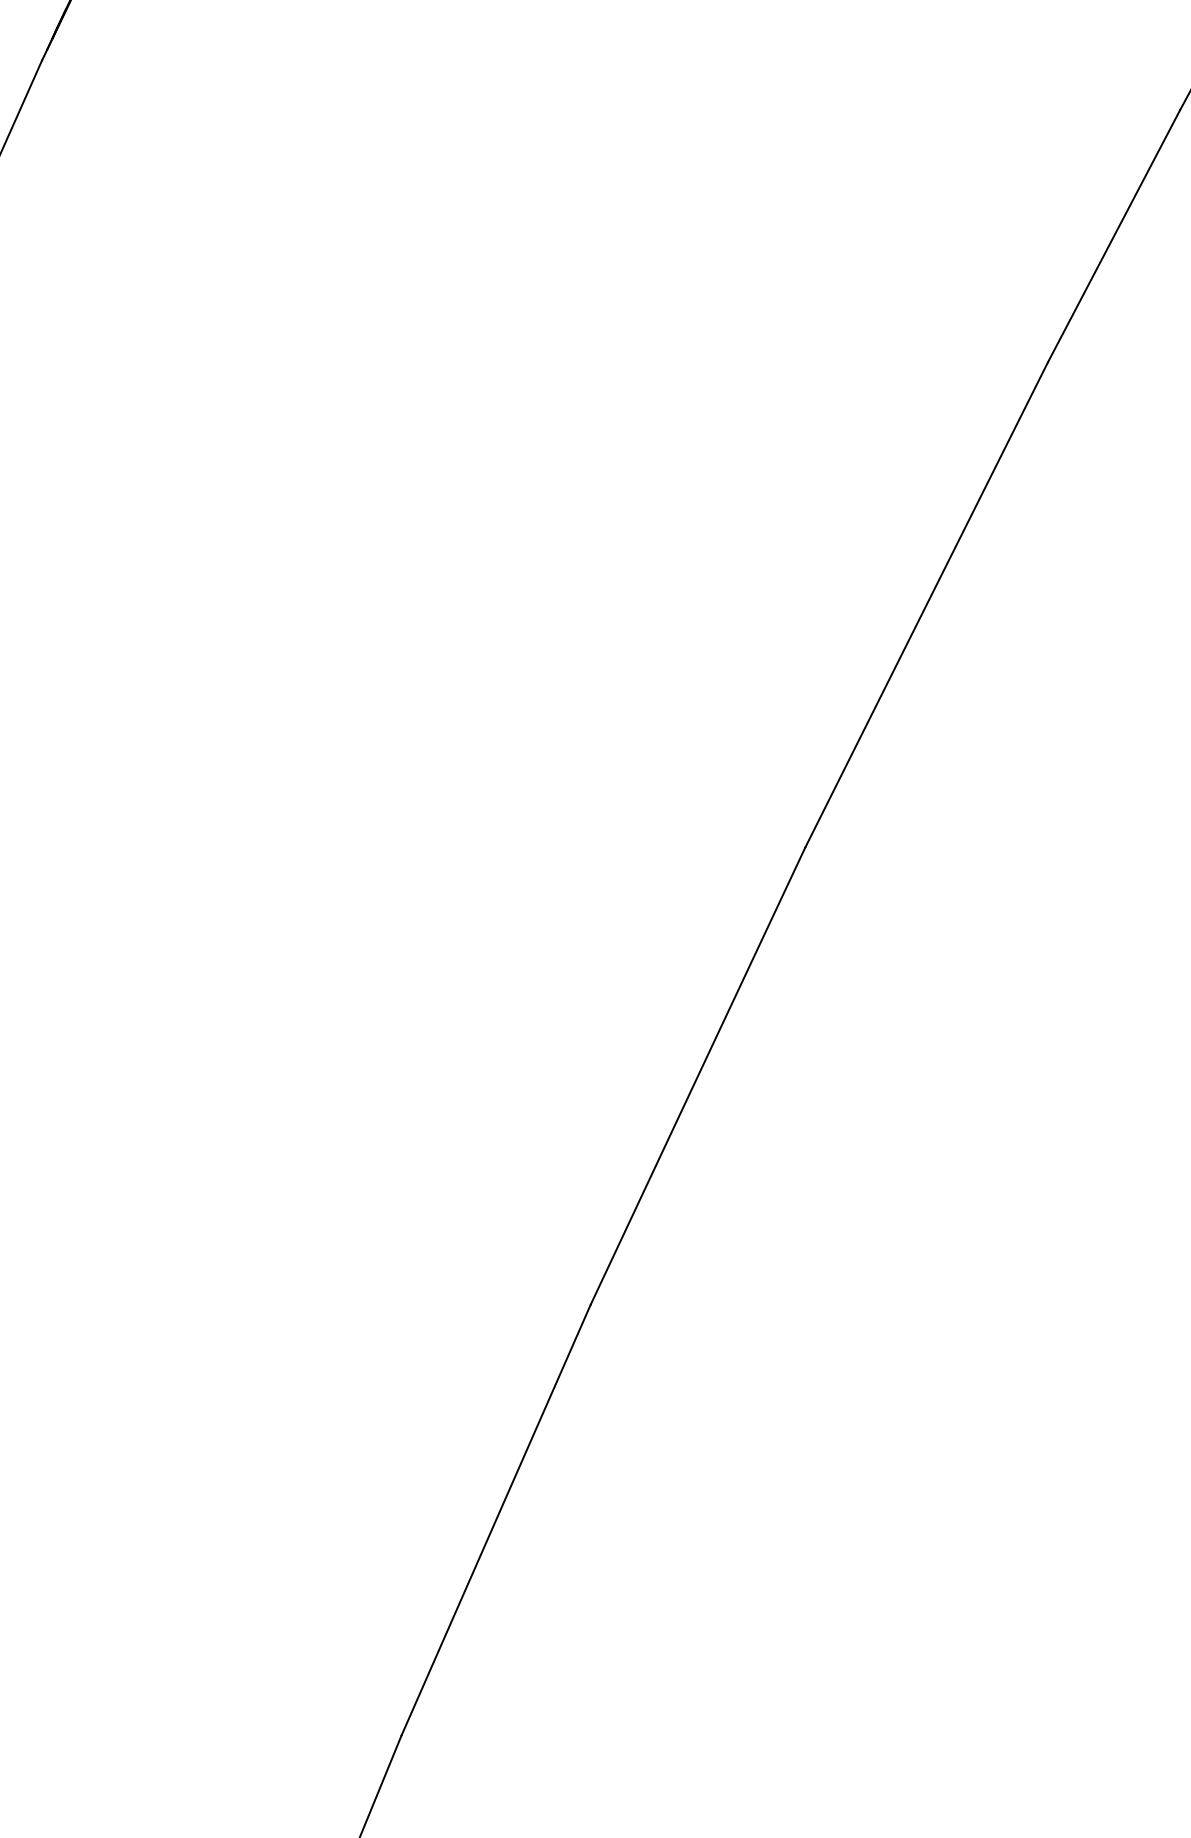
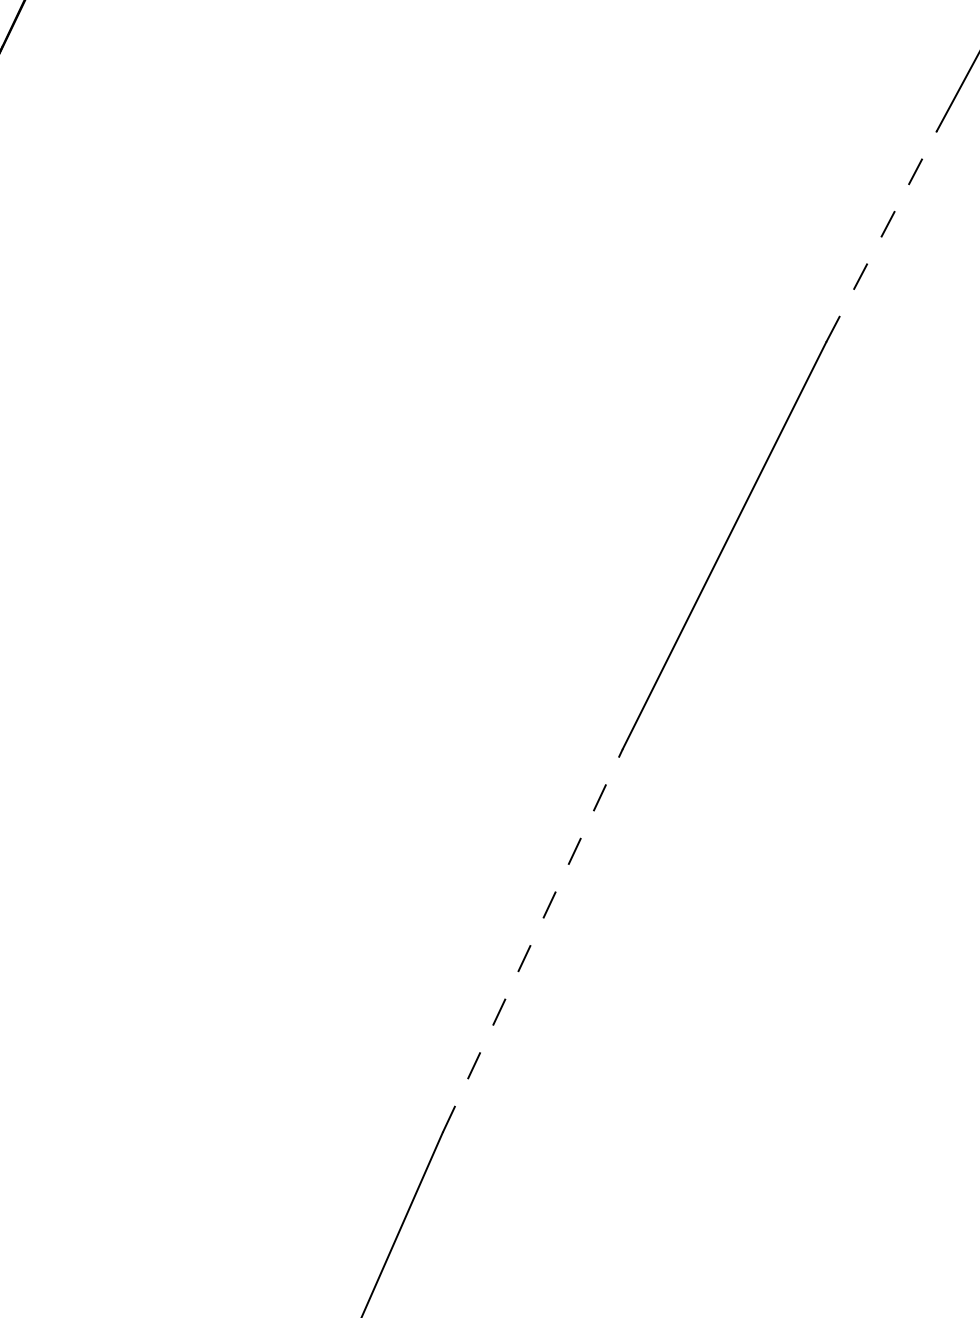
line: (1114, 235) -> (882, 235), solid -> dashed
line: (697, 1076) -> (532, 941), solid -> dashed

